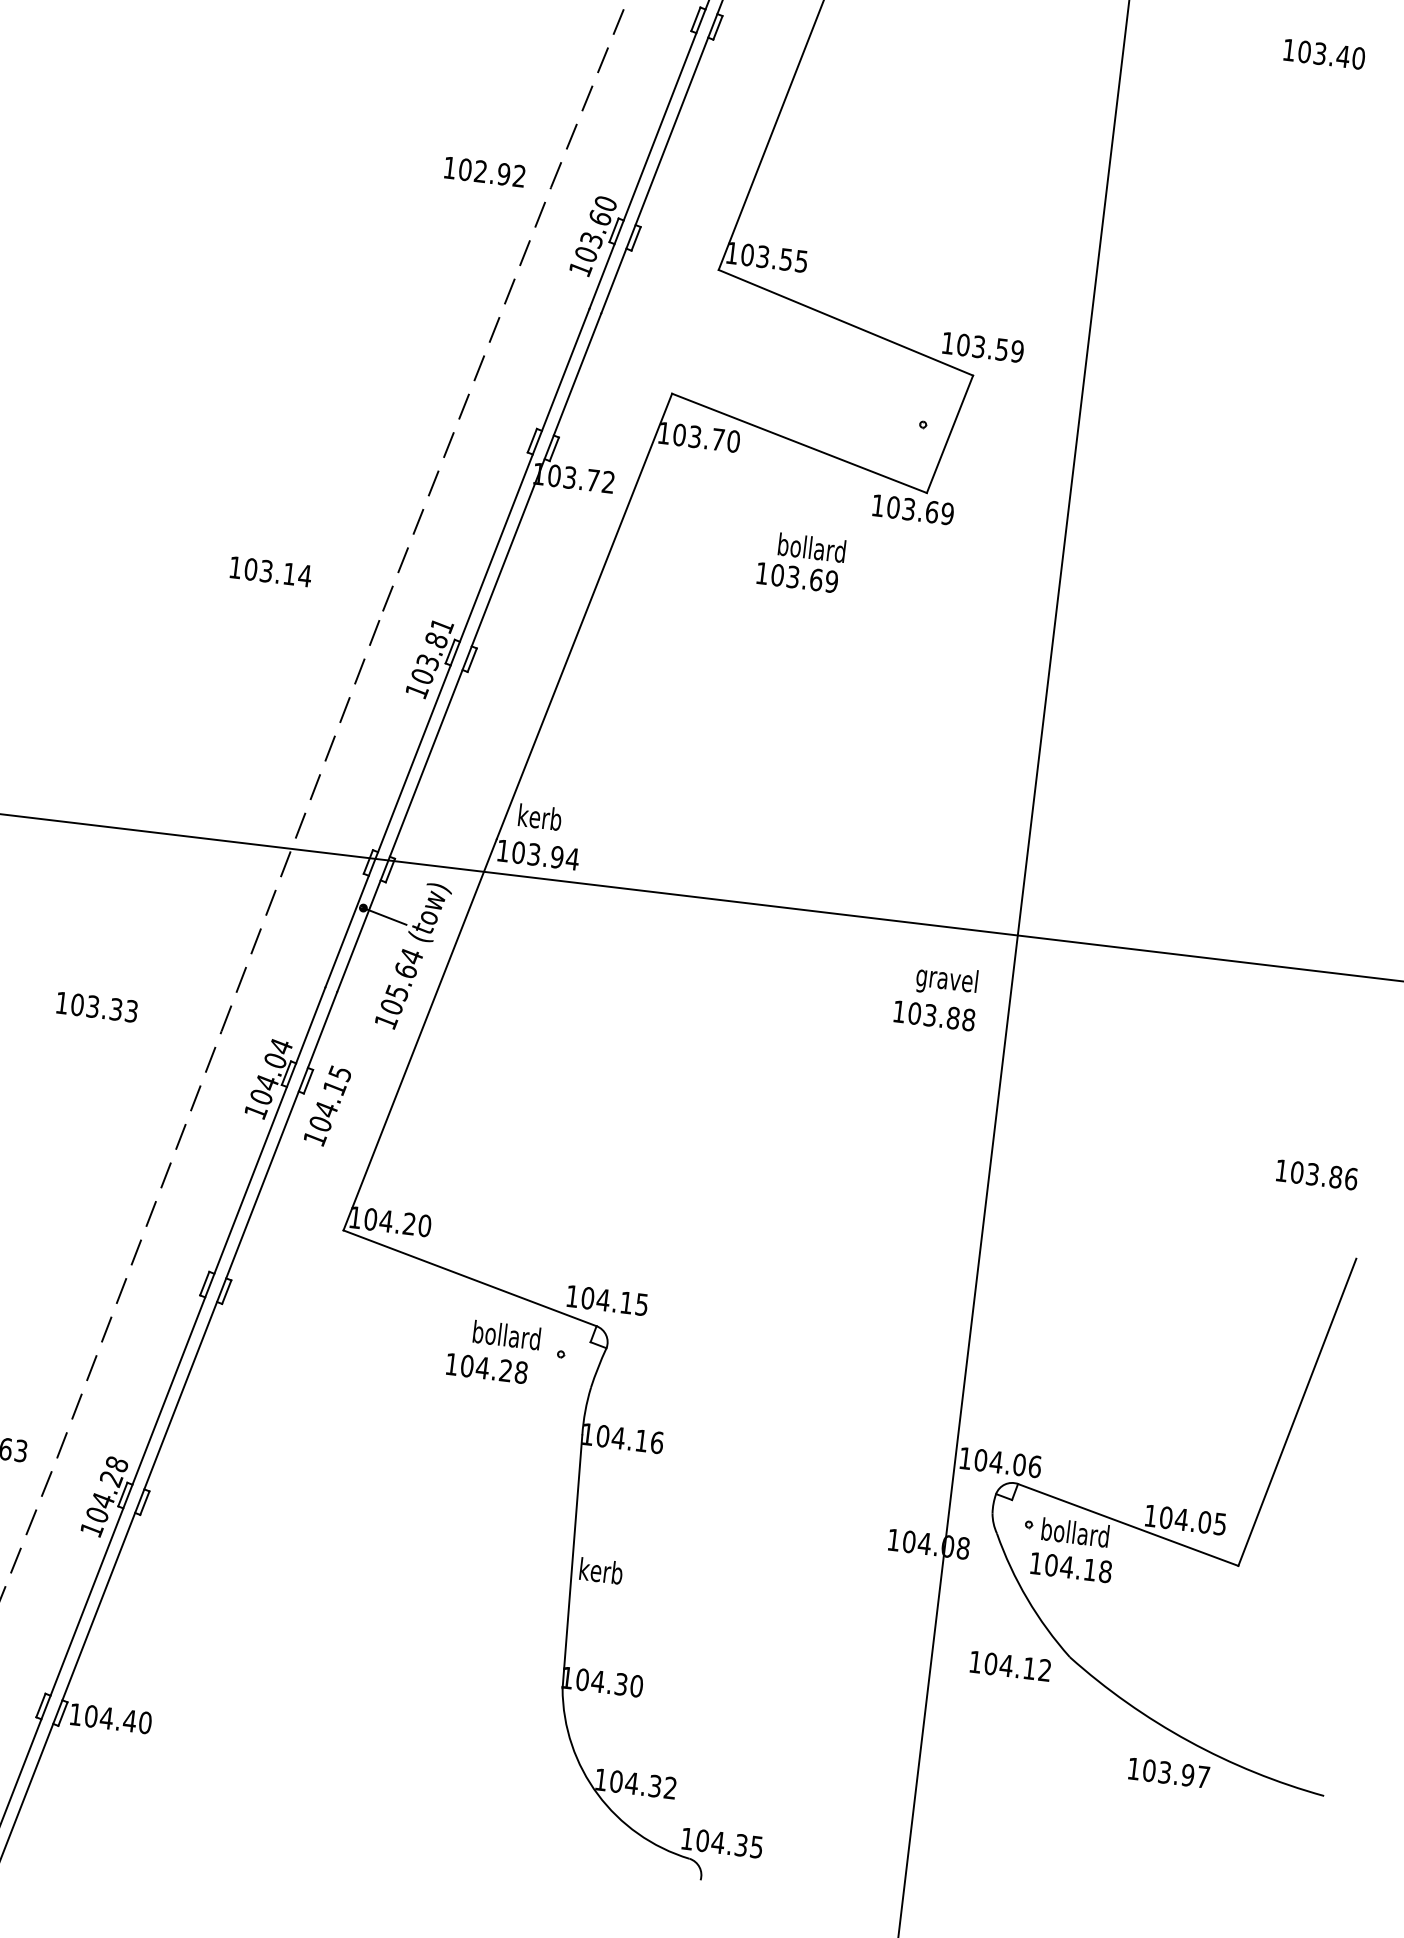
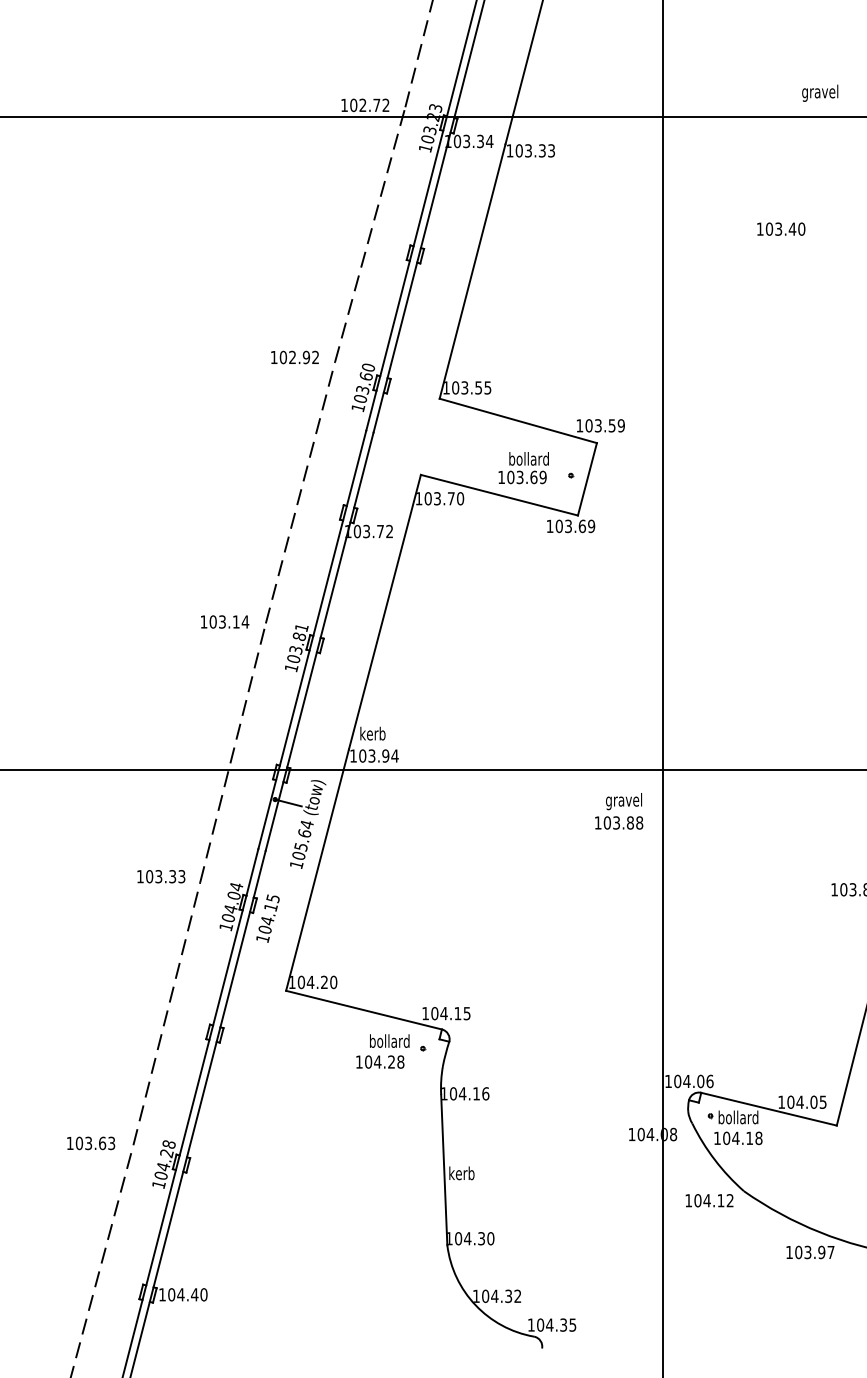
text: (800, 562) -> (523, 468), moved
text: (271, 571) -> (225, 621), moved
text: (97, 1006) -> (161, 876), moved

